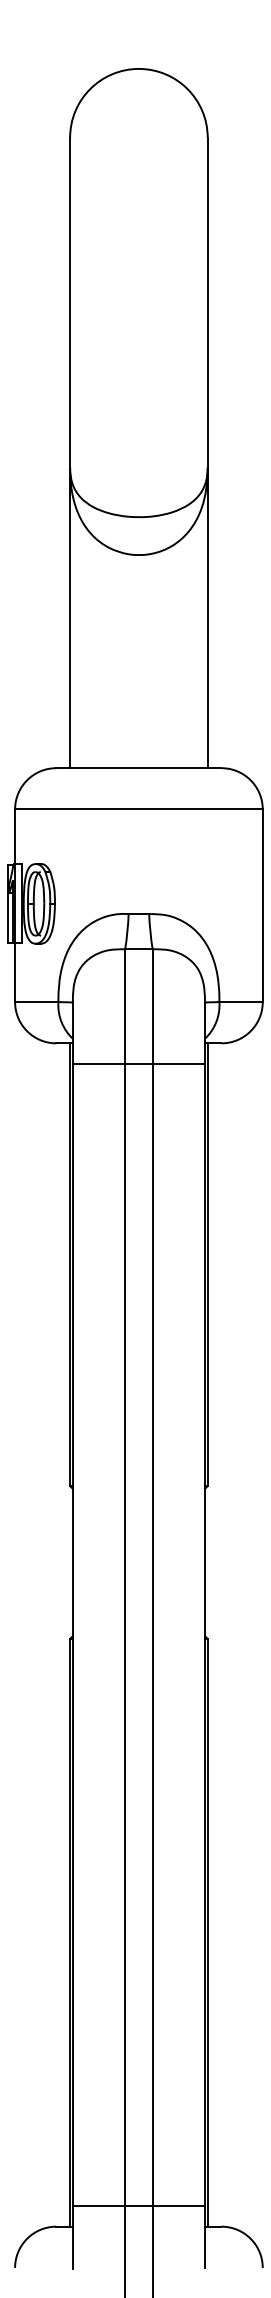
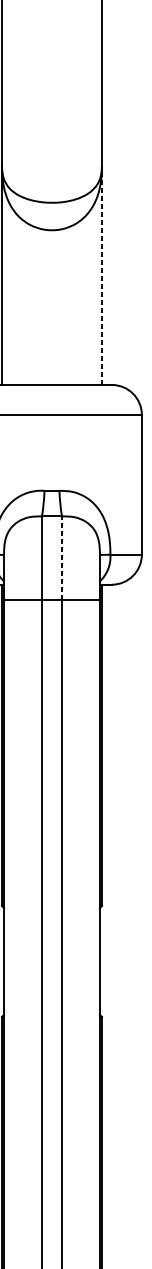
line: (207, 617) -> (101, 275), solid -> dashed
line: (152, 1006) -> (61, 557), solid -> dashed

